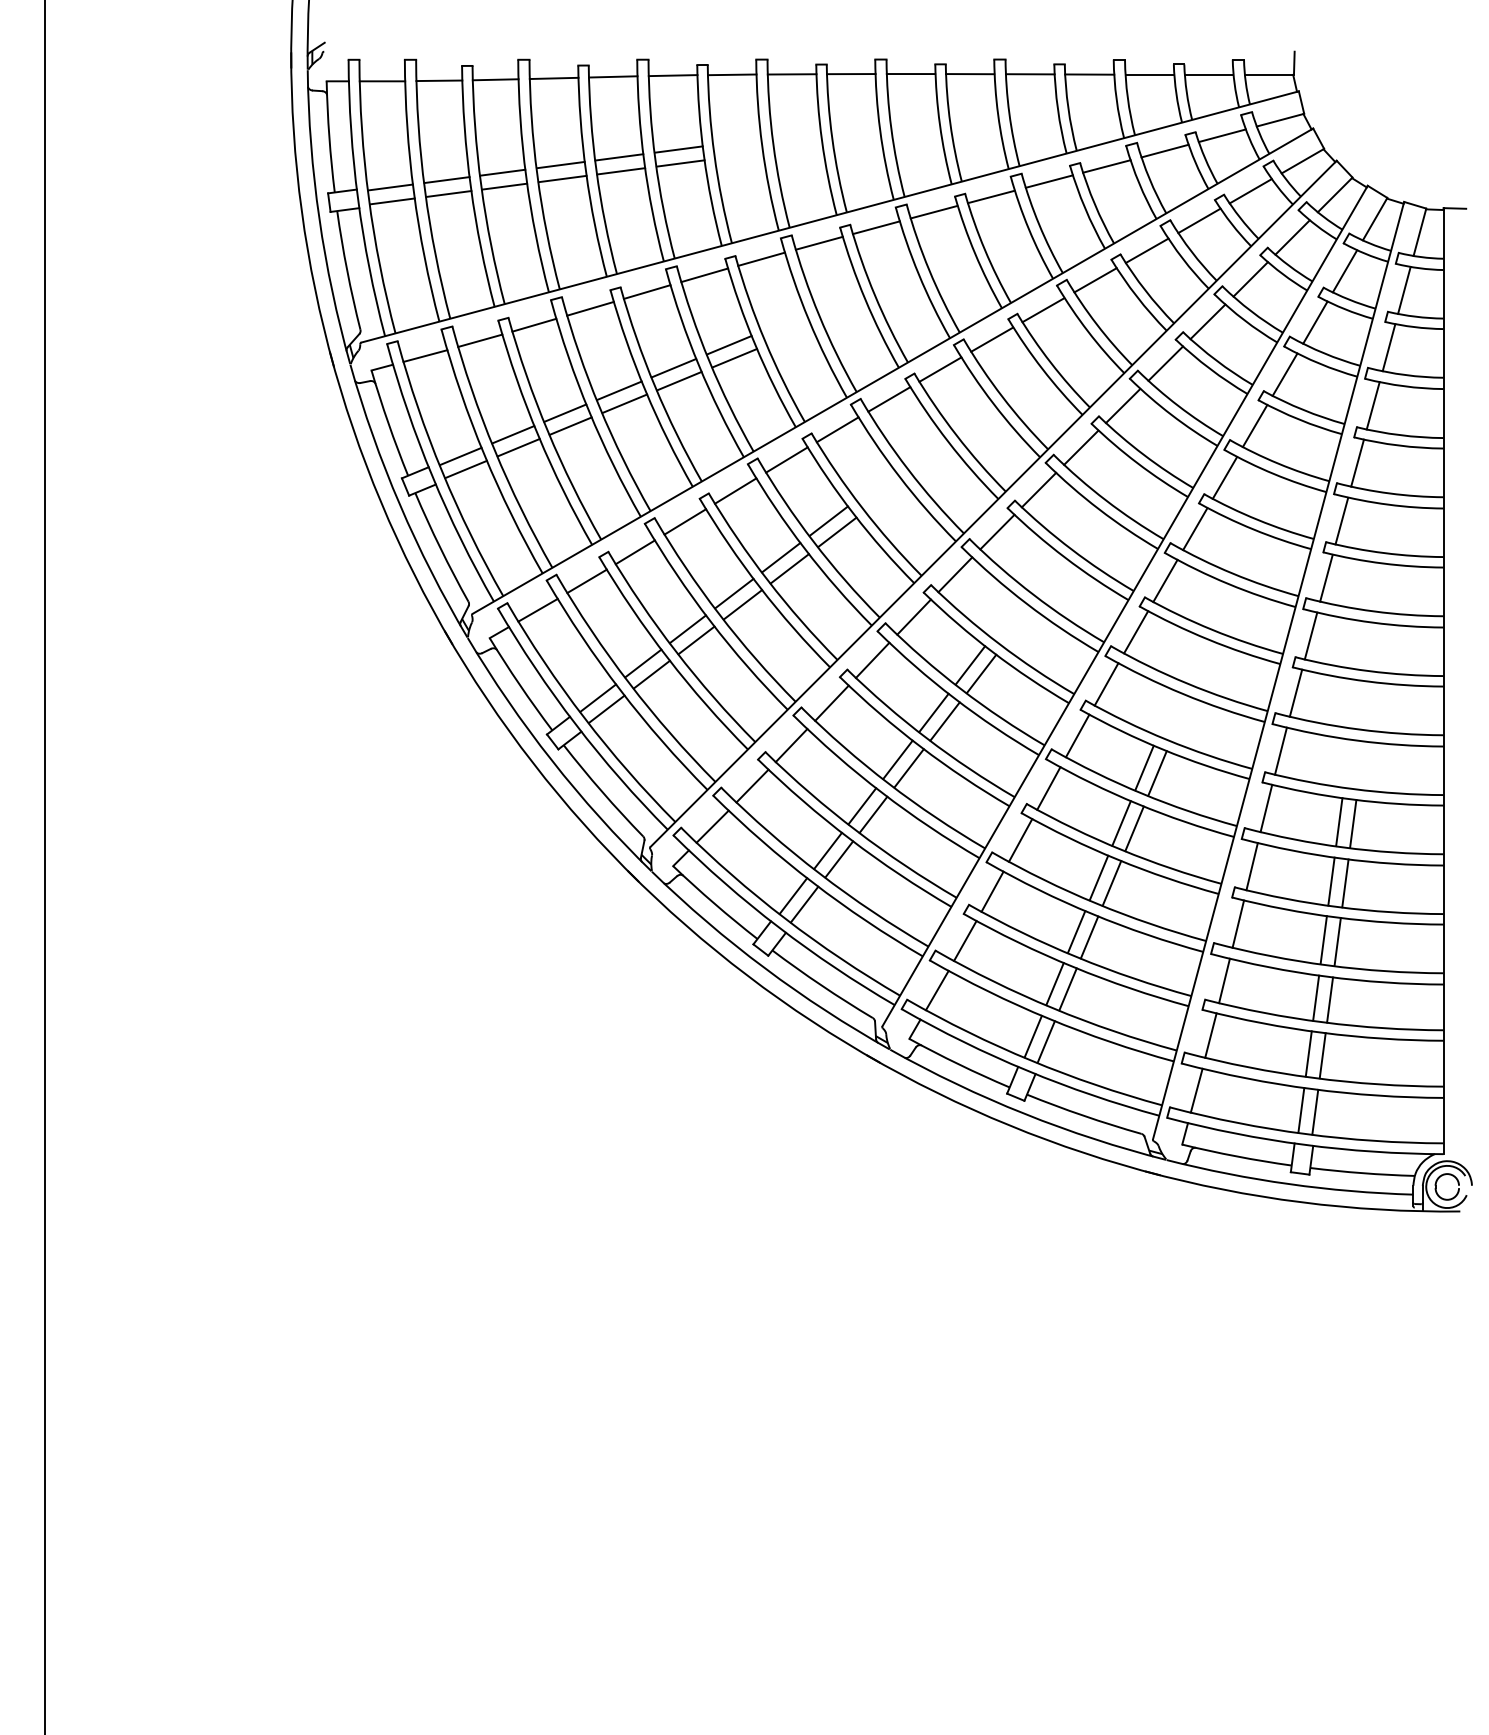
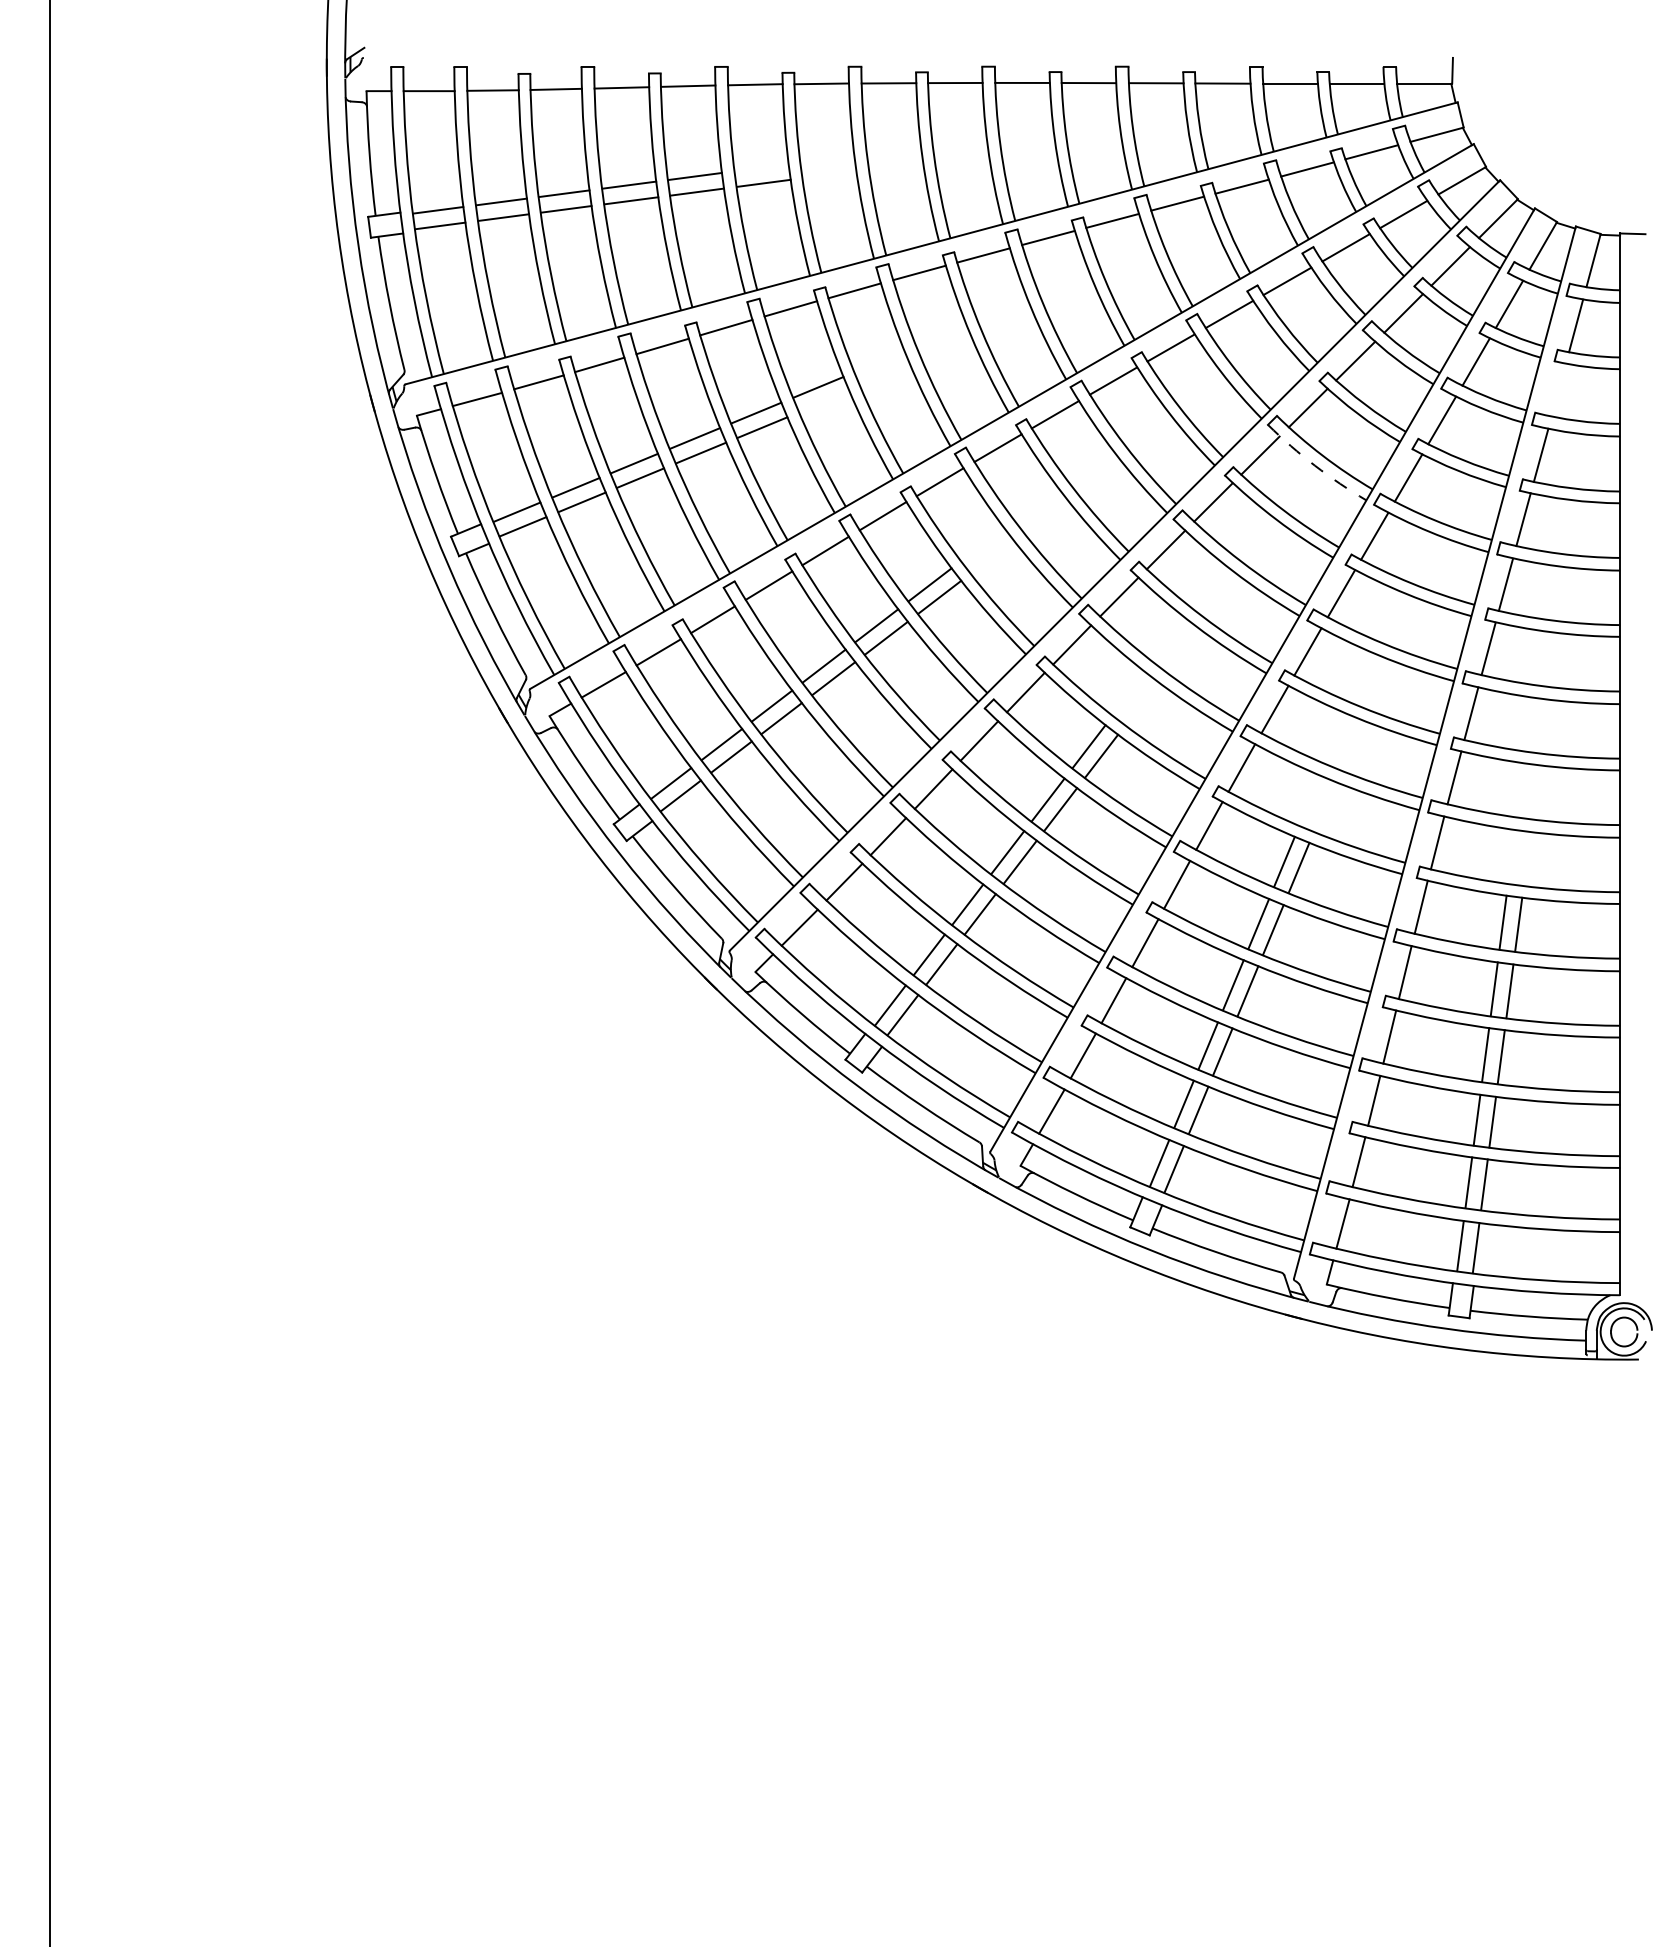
line: (678, 149) -> (761, 167), removed
line: (1388, 347) -> (1558, 389), removed
line: (734, 357) -> (824, 401), removed
arc: (1171, 414) -> (1314, 465), solid -> dashed

